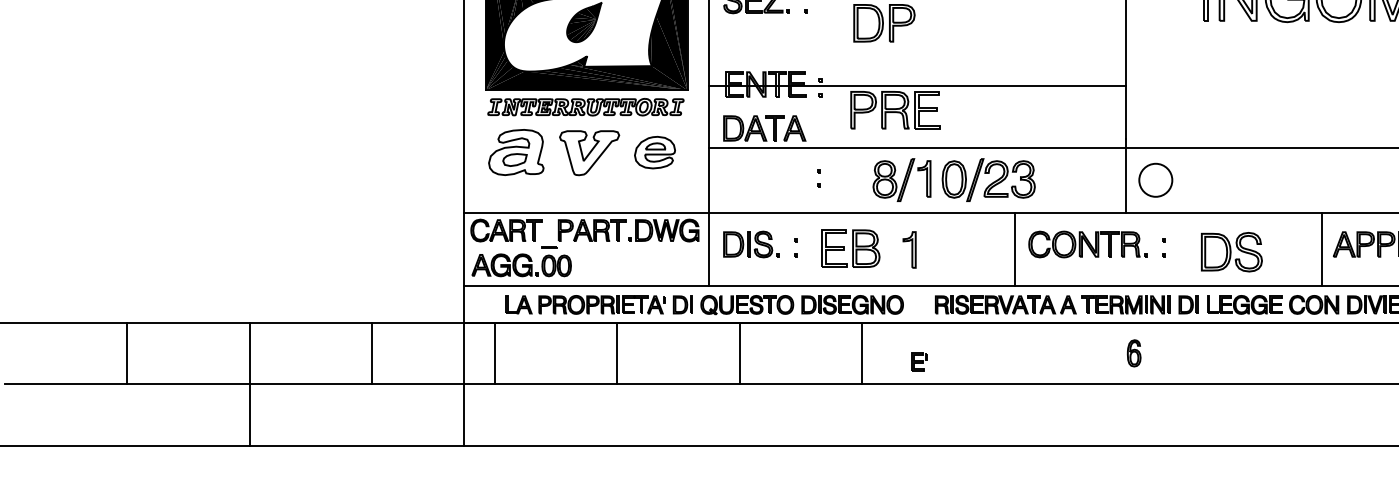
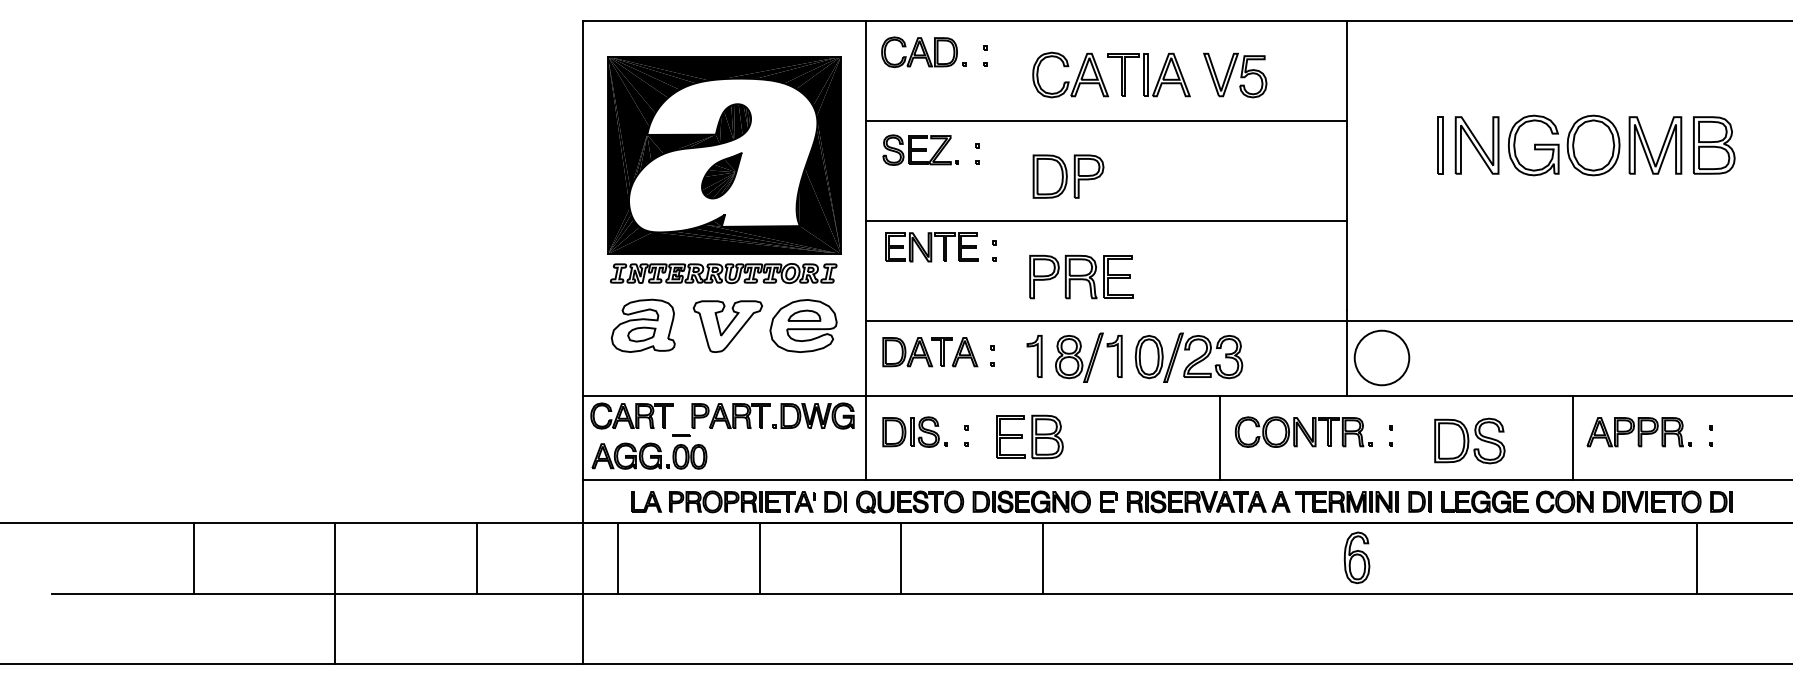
line: (917, 86) -> (1106, 220), moved
part: (764, 128) -> (930, 352), moved
part: (655, 152) -> (803, 325), size x1.43
circle: (1155, 179) -> (1381, 357), size x1.43
part: (909, 249) -> (1034, 355), moved
part: (1133, 353) -> (1356, 557), size x1.67
part: (919, 361) -> (1108, 501), moved

